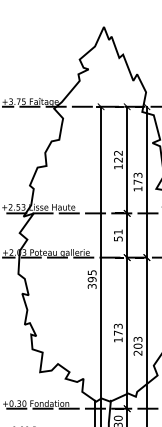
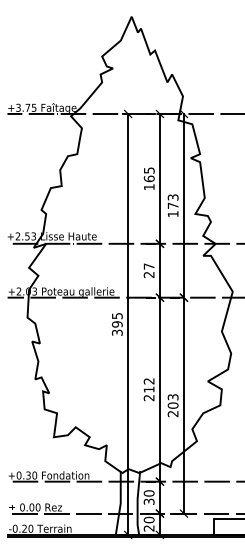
text: (117, 156) -> (148, 174), 122 -> 165
text: (117, 235) -> (148, 270), 51 -> 27
text: (117, 333) -> (148, 389), 173 -> 212

